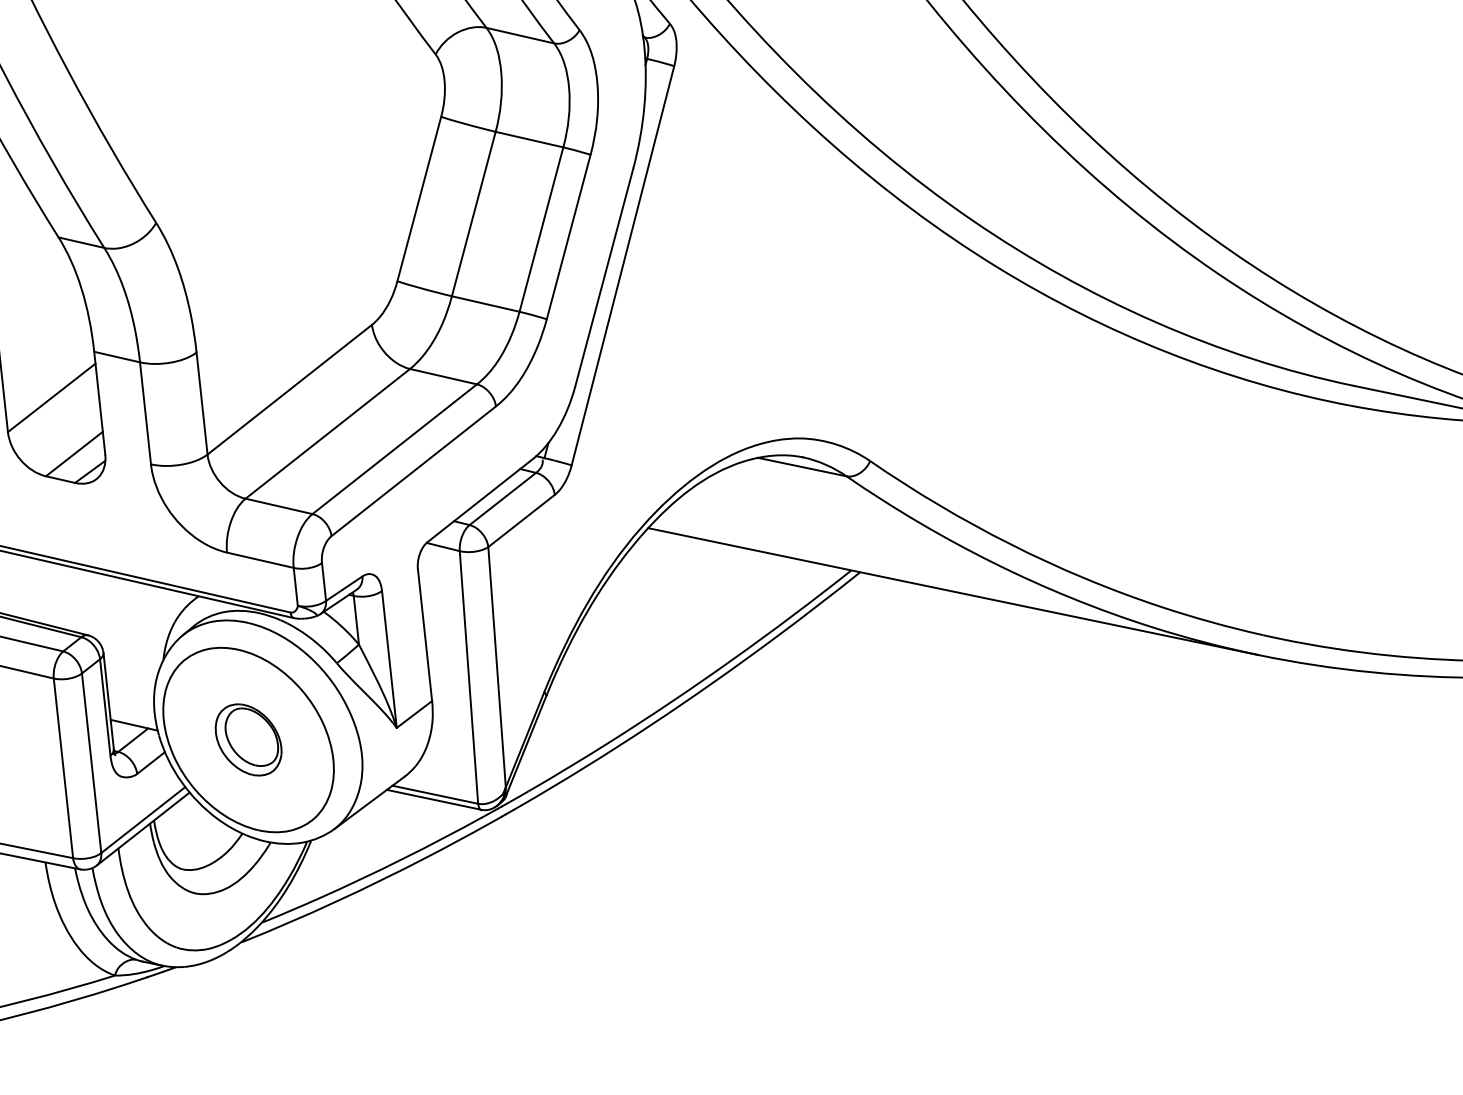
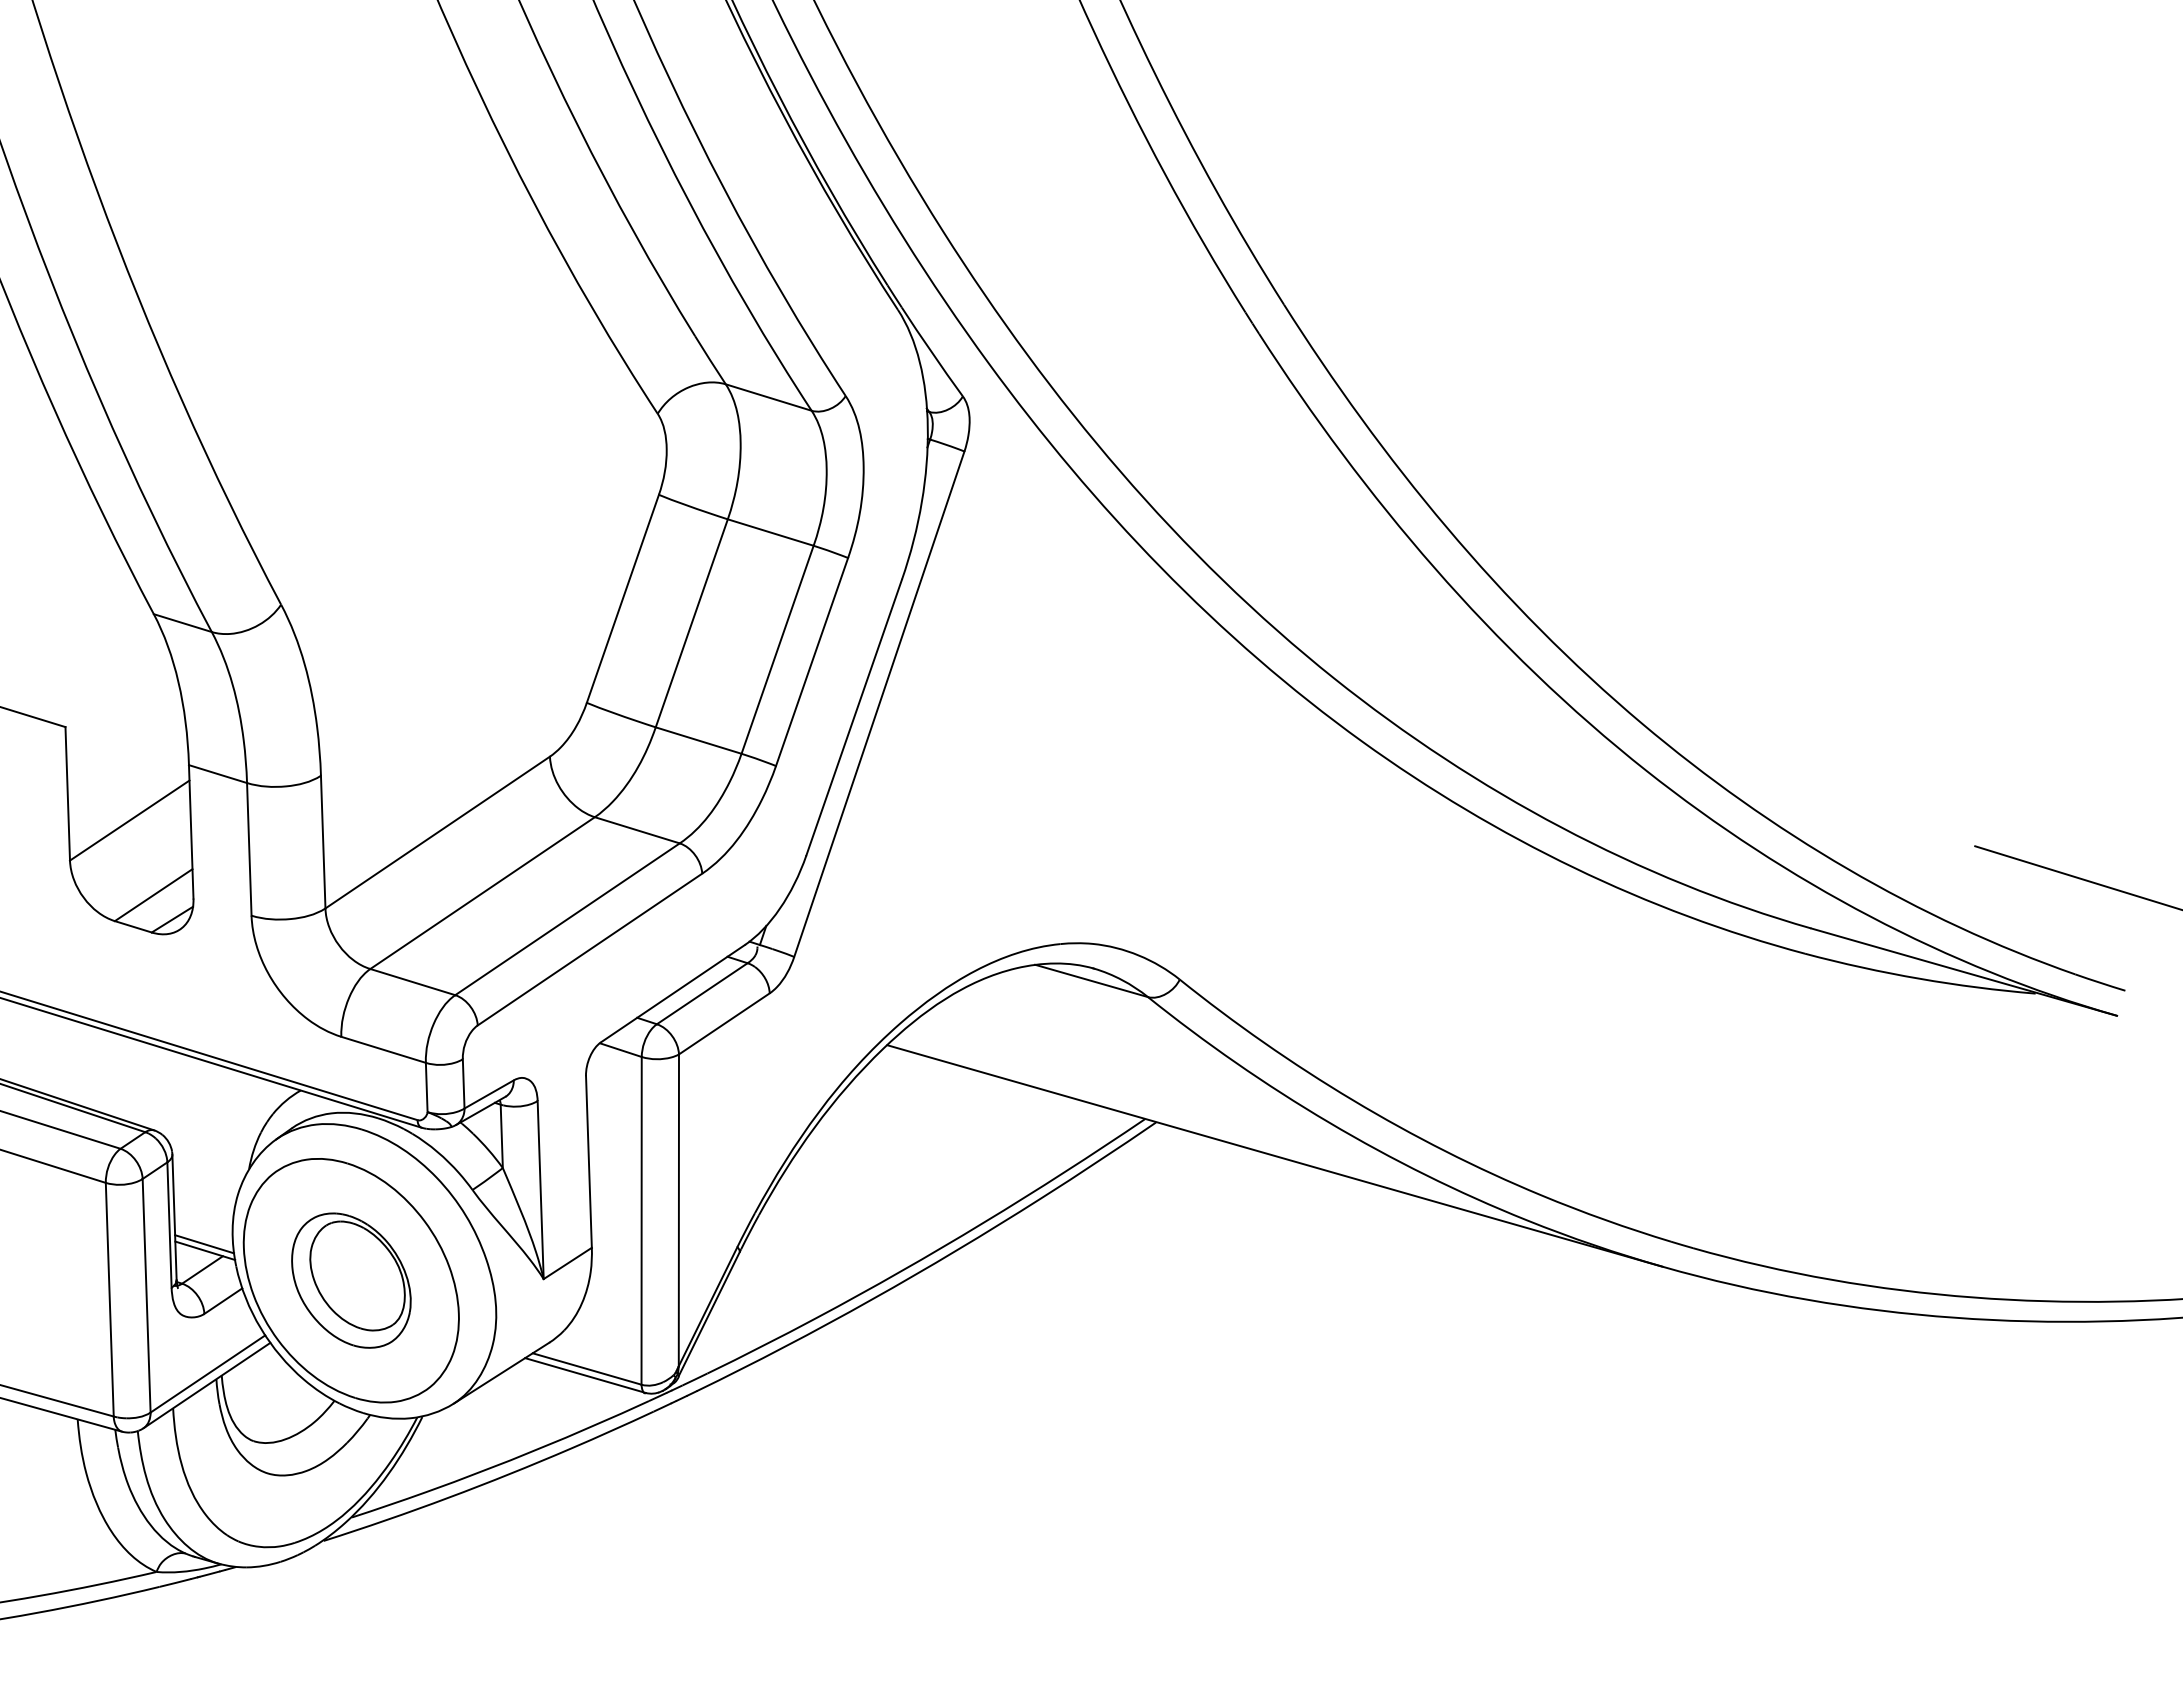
line: (133, 720) -> (204, 1244), added
part: (248, 739) -> (351, 1280), size x1.43

